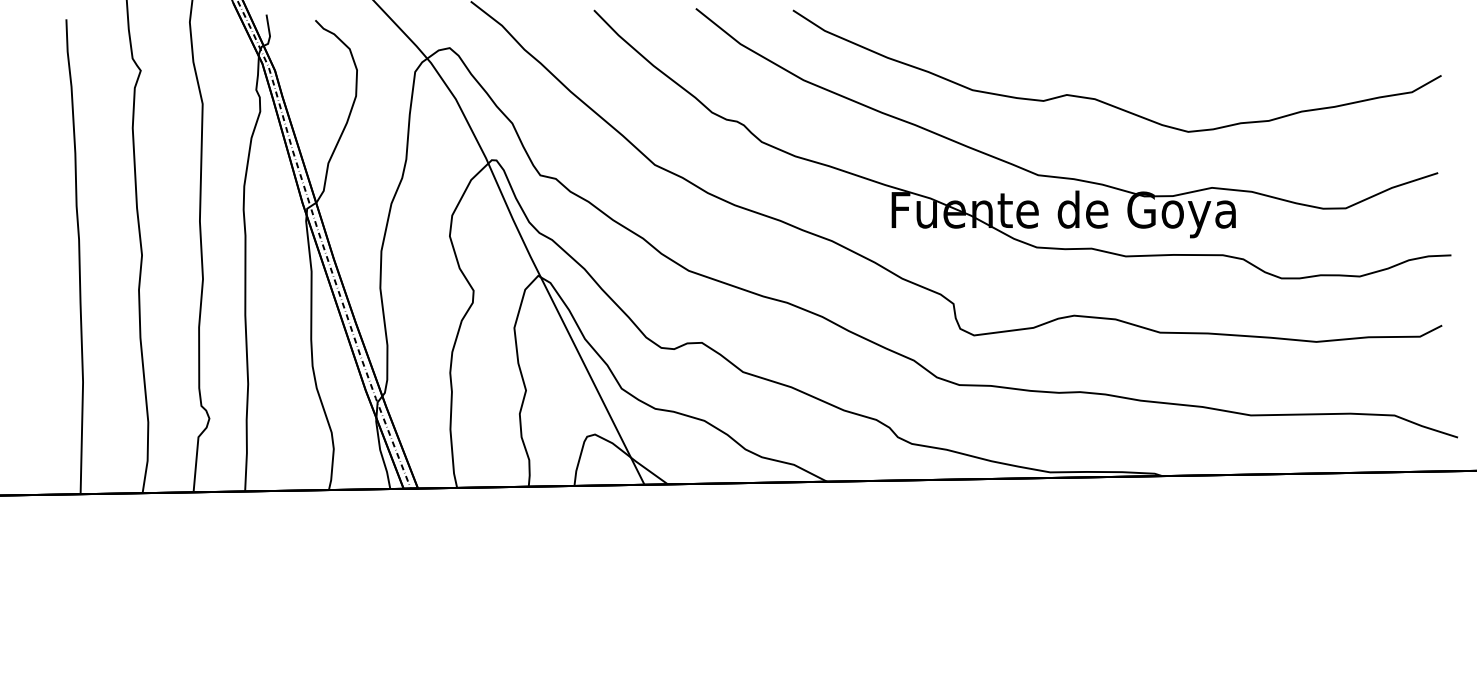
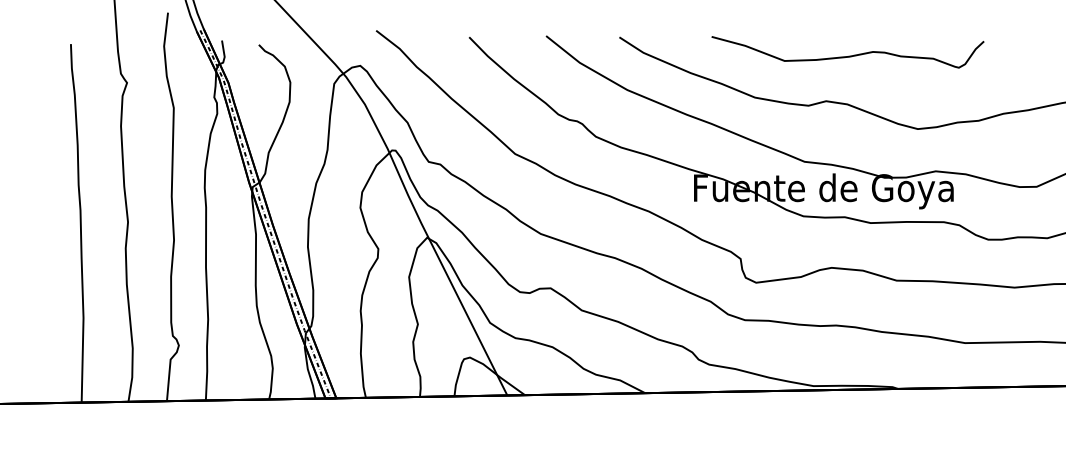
curve: (1098, 34) -> (850, 55), added

